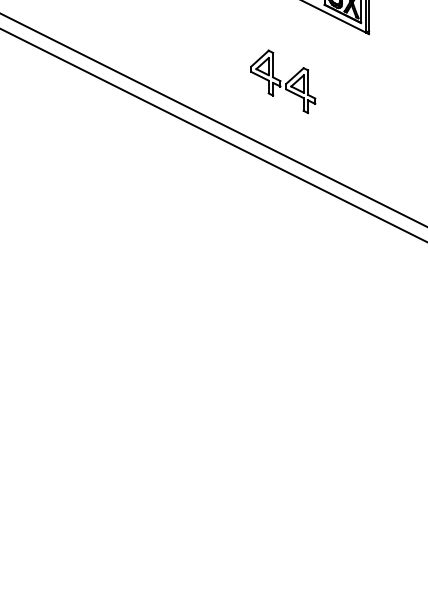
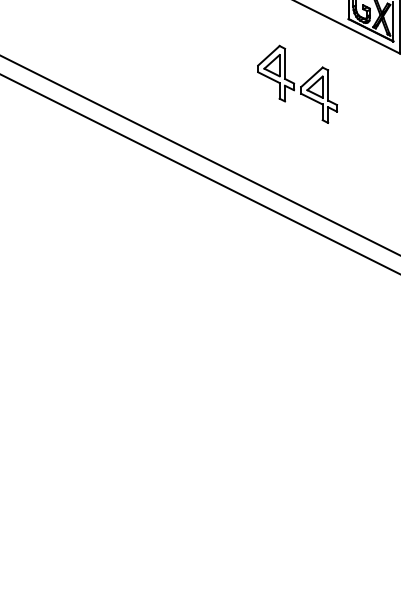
part: (283, 81) -> (297, 84), moved

